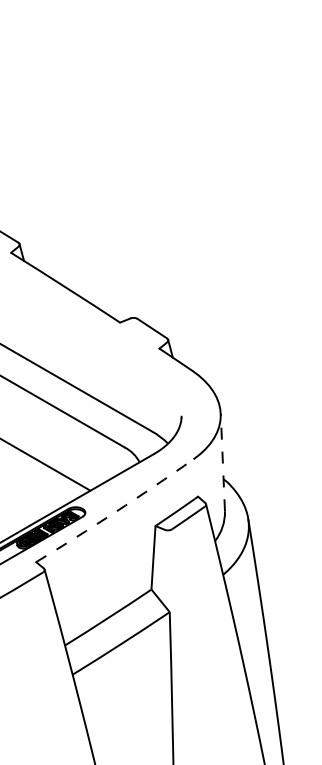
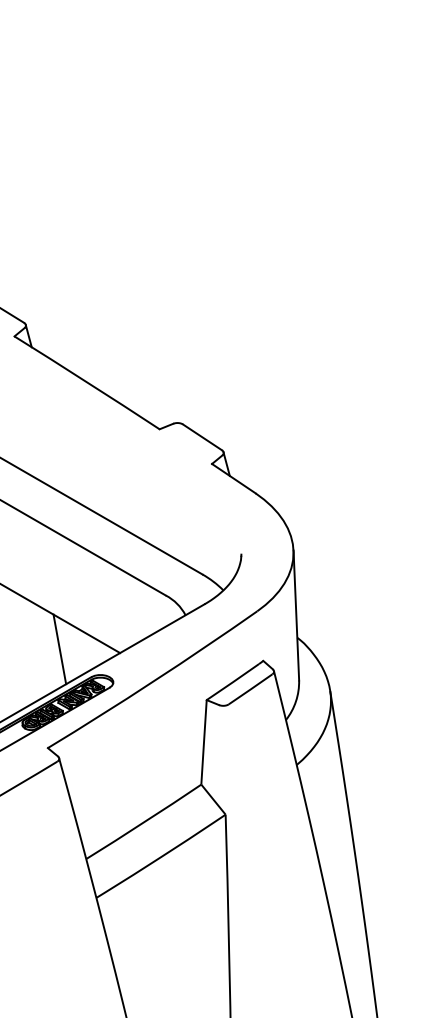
line: (222, 462) -> (296, 615), dashed -> solid
line: (44, 488) -> (59, 649), added
arc: (115, 512) -> (153, 681), dashed -> solid

